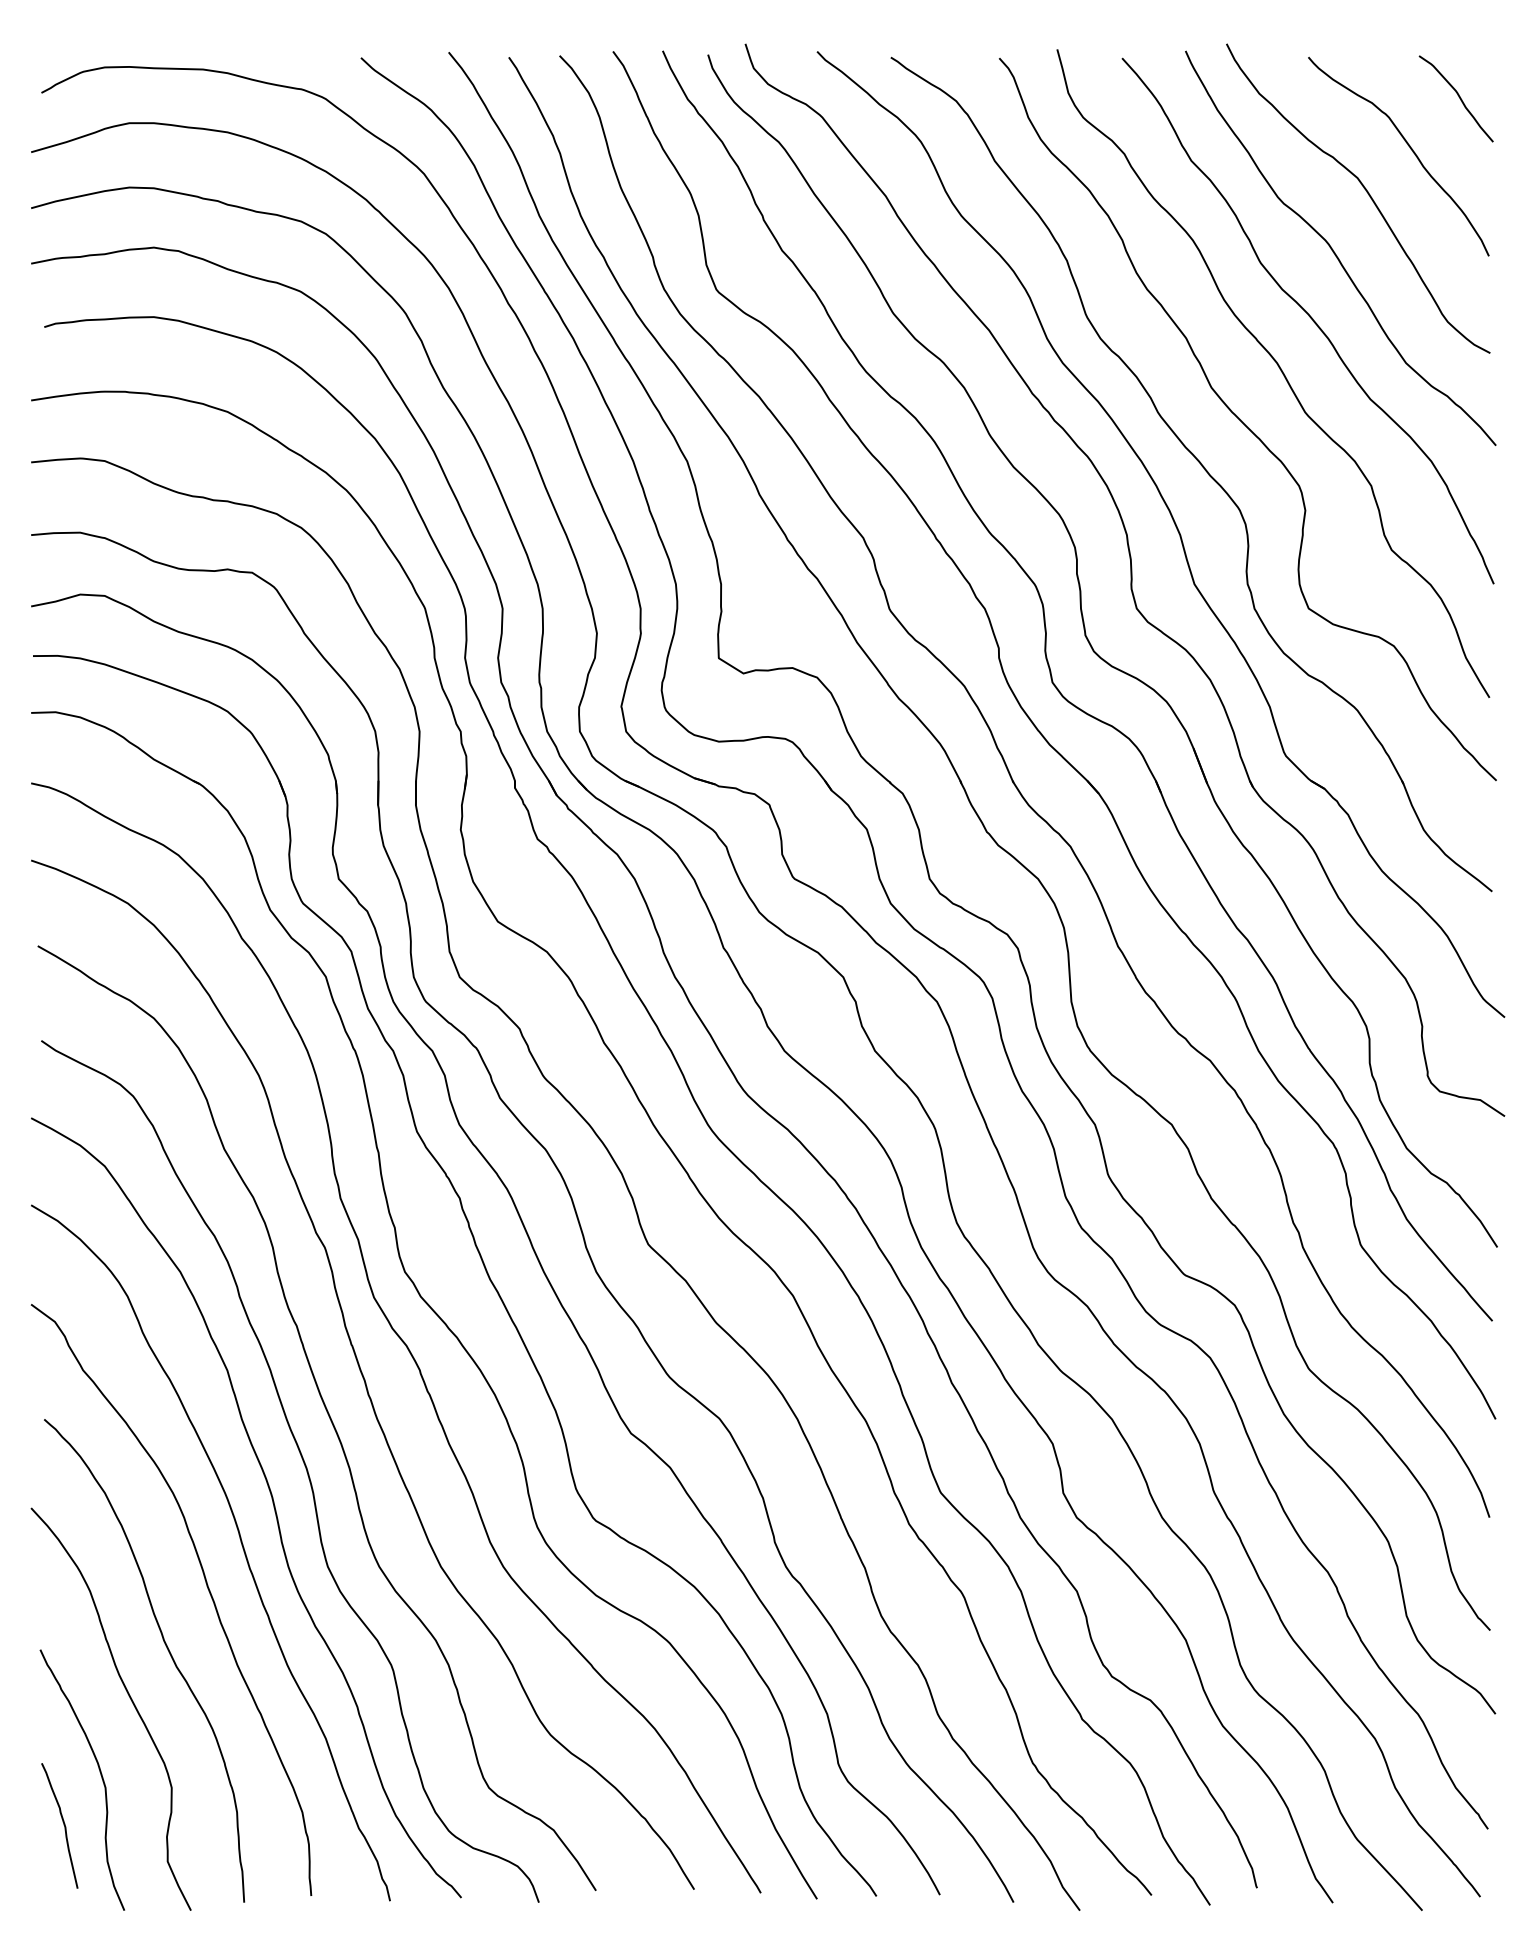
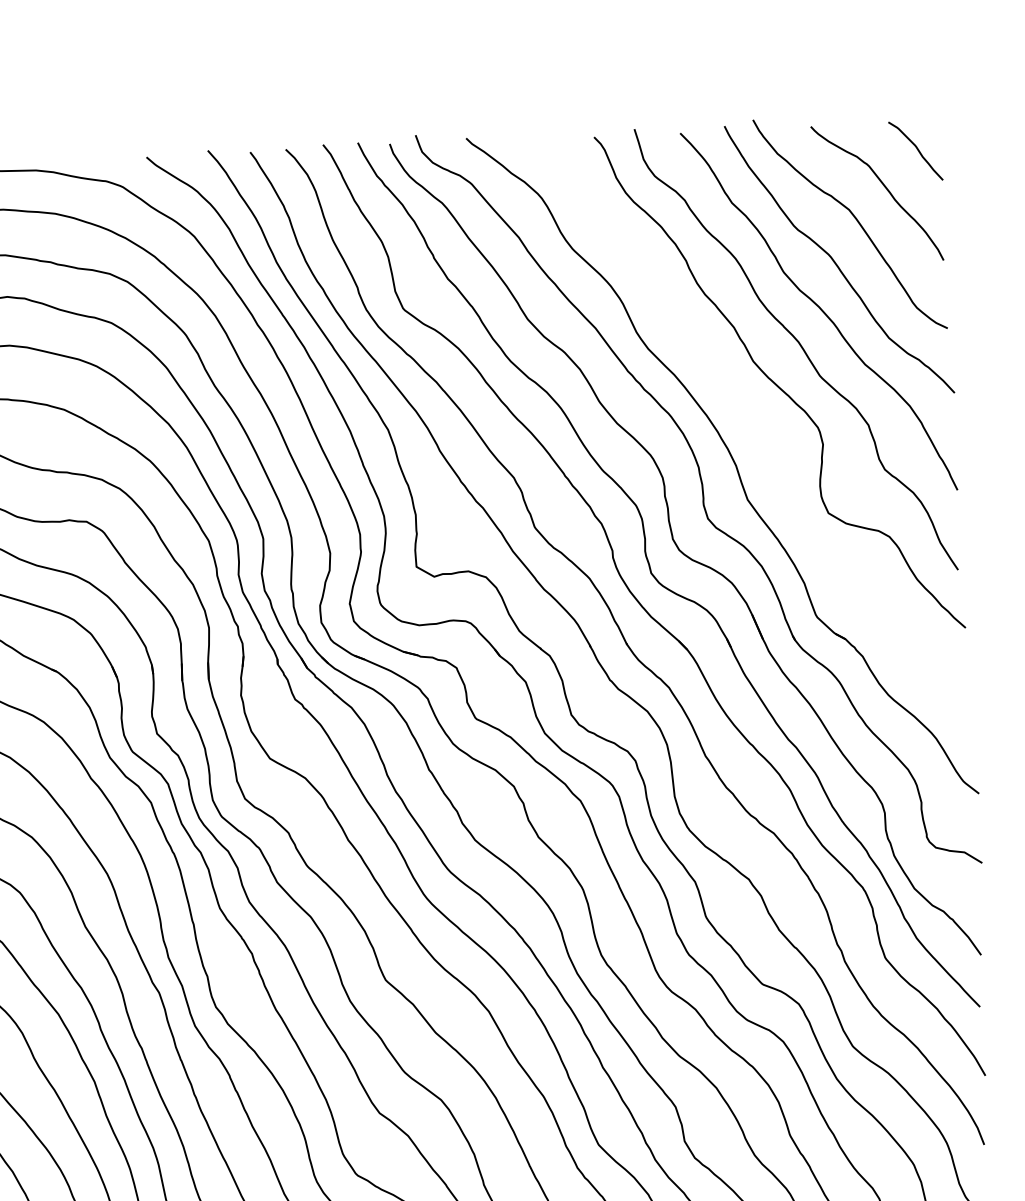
part: (1201, 466) -> (748, 417), removed

